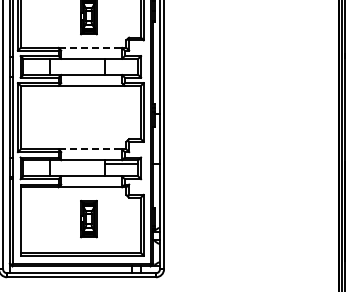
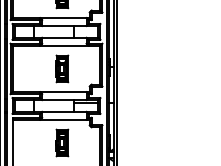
line: (90, 47) -> (63, 17), dashed -> solid
part: (88, 117) -> (62, 68), added
line: (90, 149) -> (63, 92), dashed -> solid

